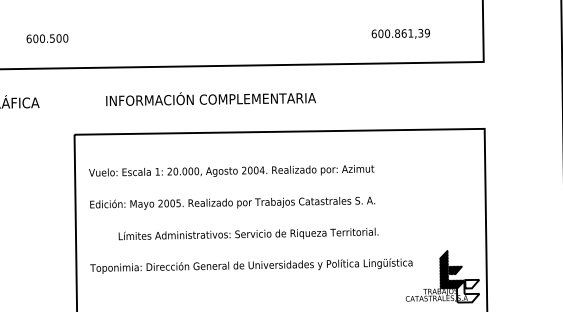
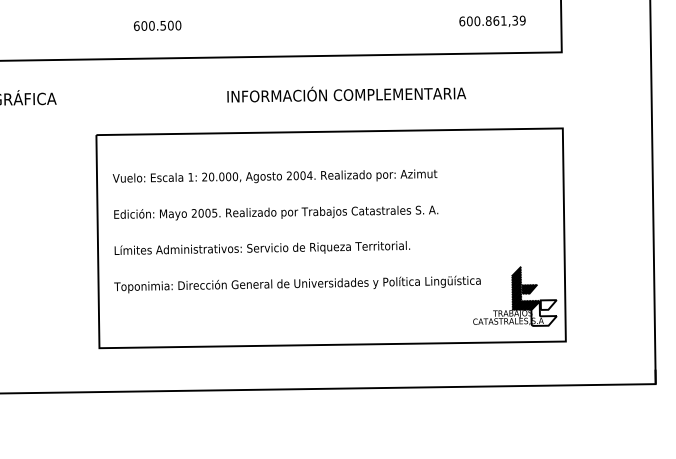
text: (400, 33) -> (492, 20), moved
text: (47, 38) -> (157, 25), moved
text: (210, 99) -> (346, 94), moved
text: (248, 233) -> (262, 247), moved

